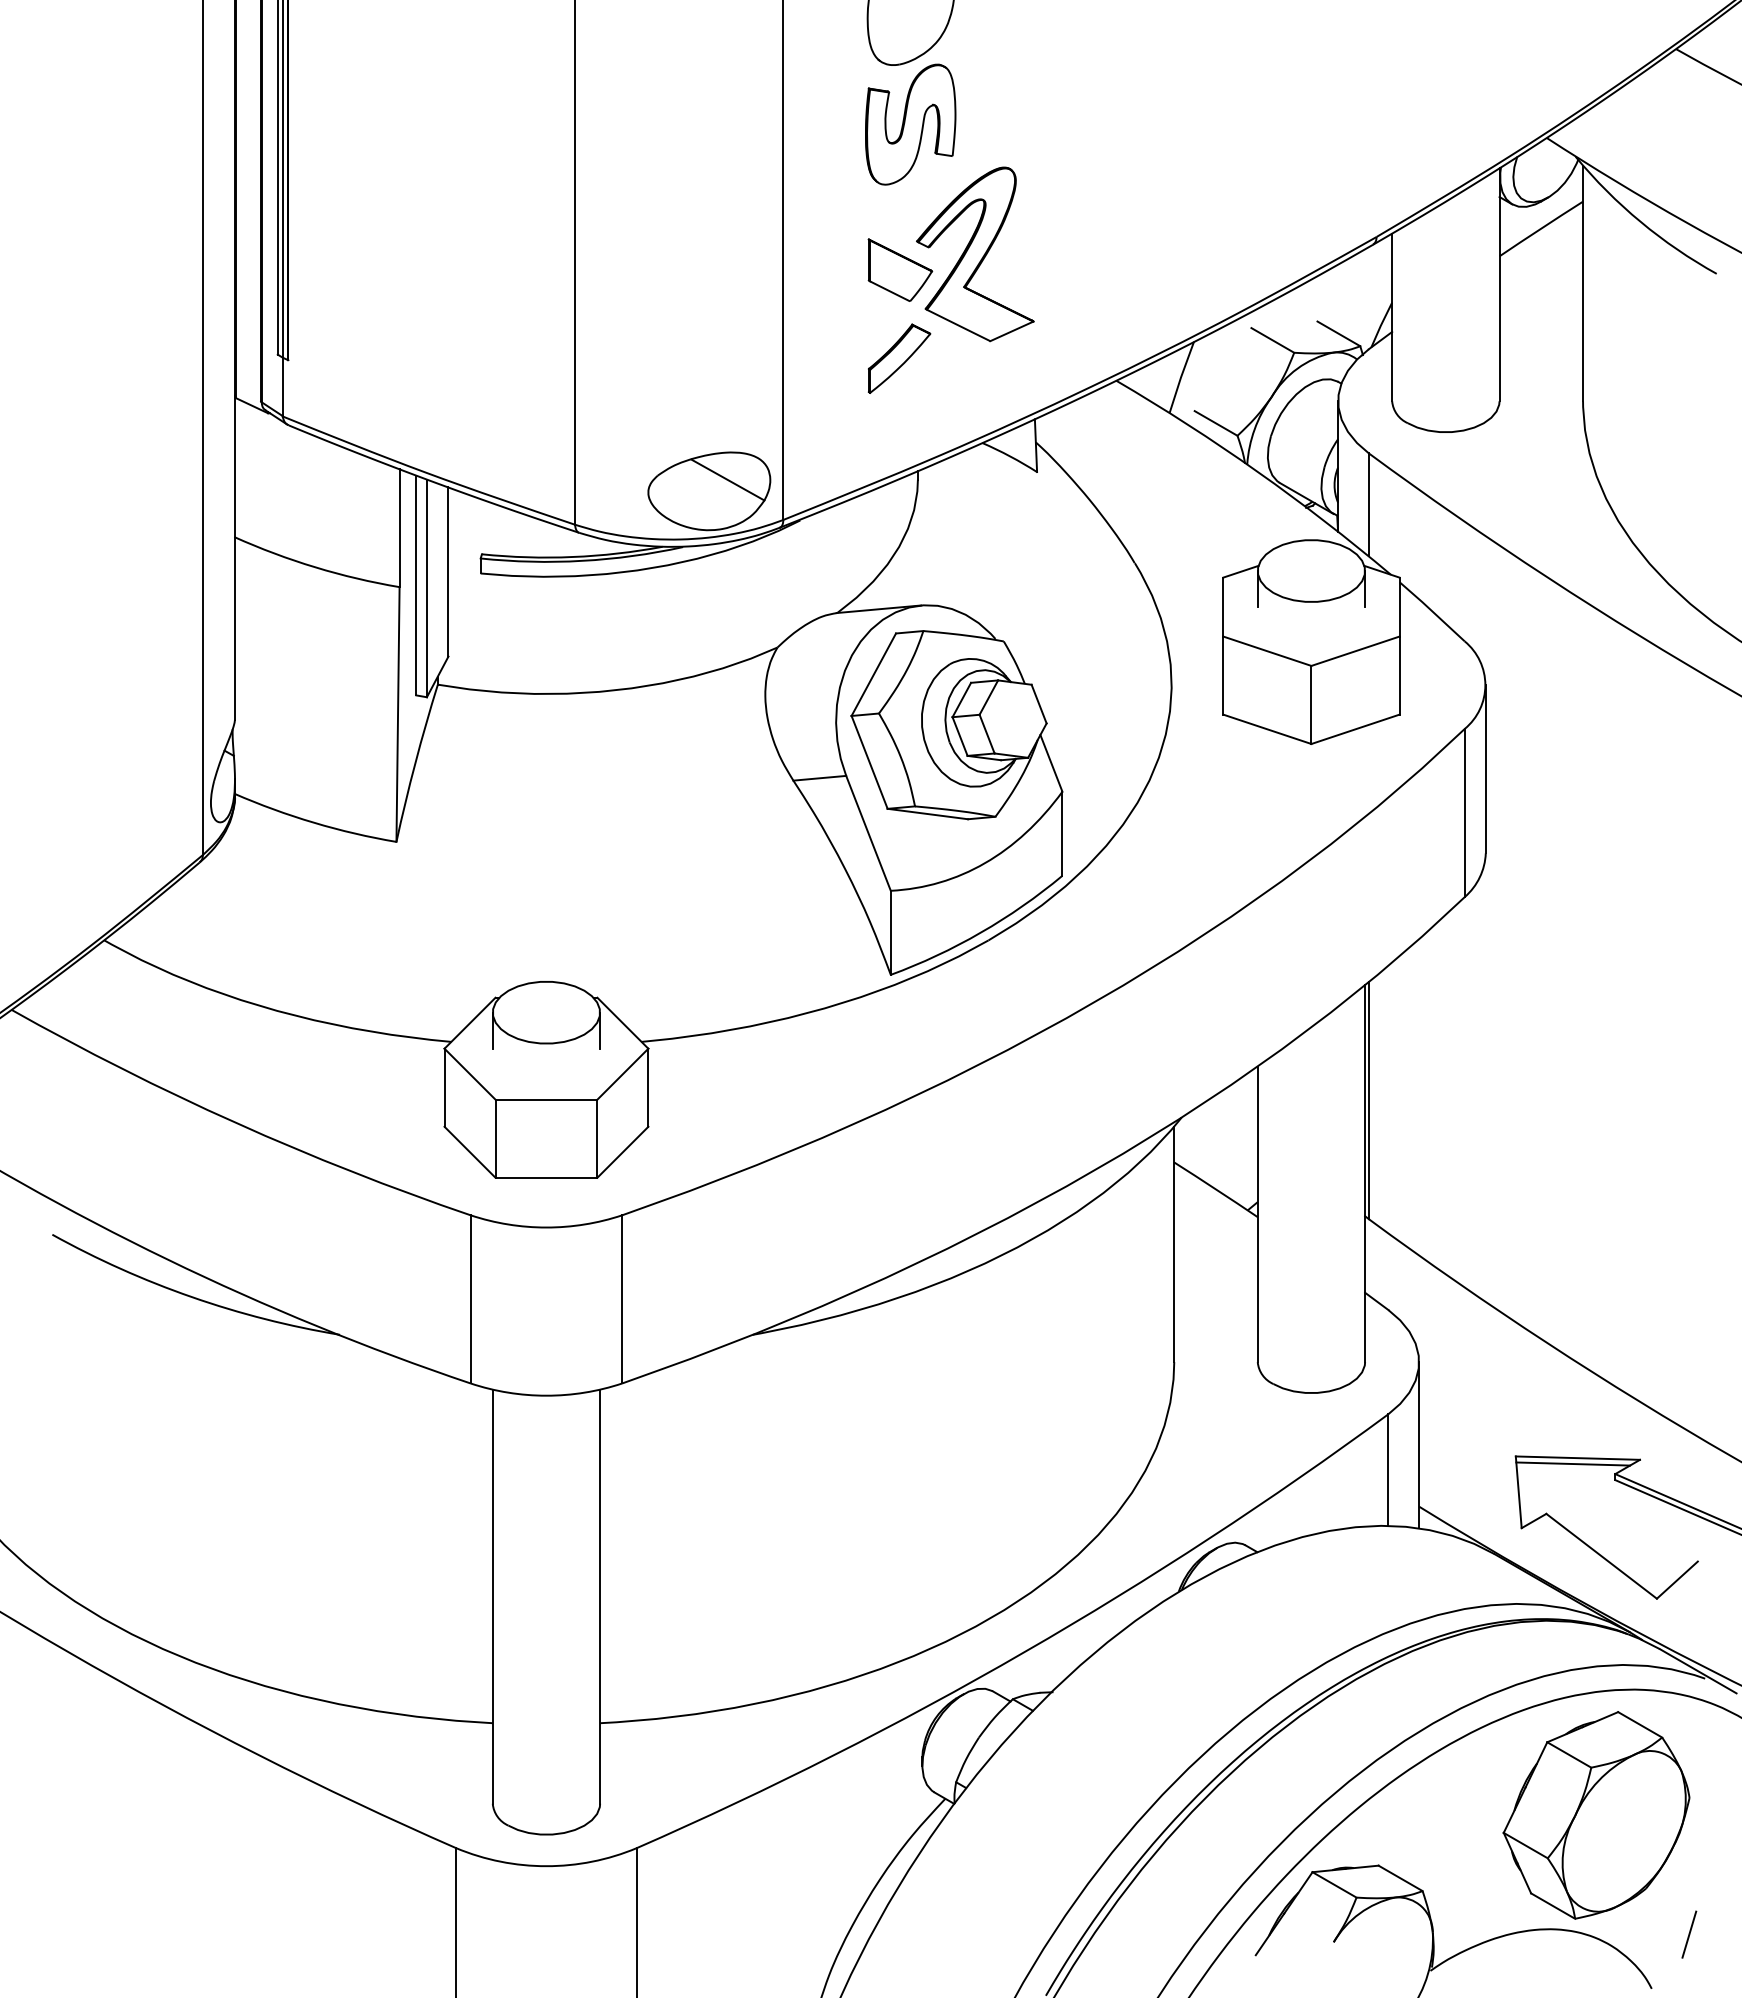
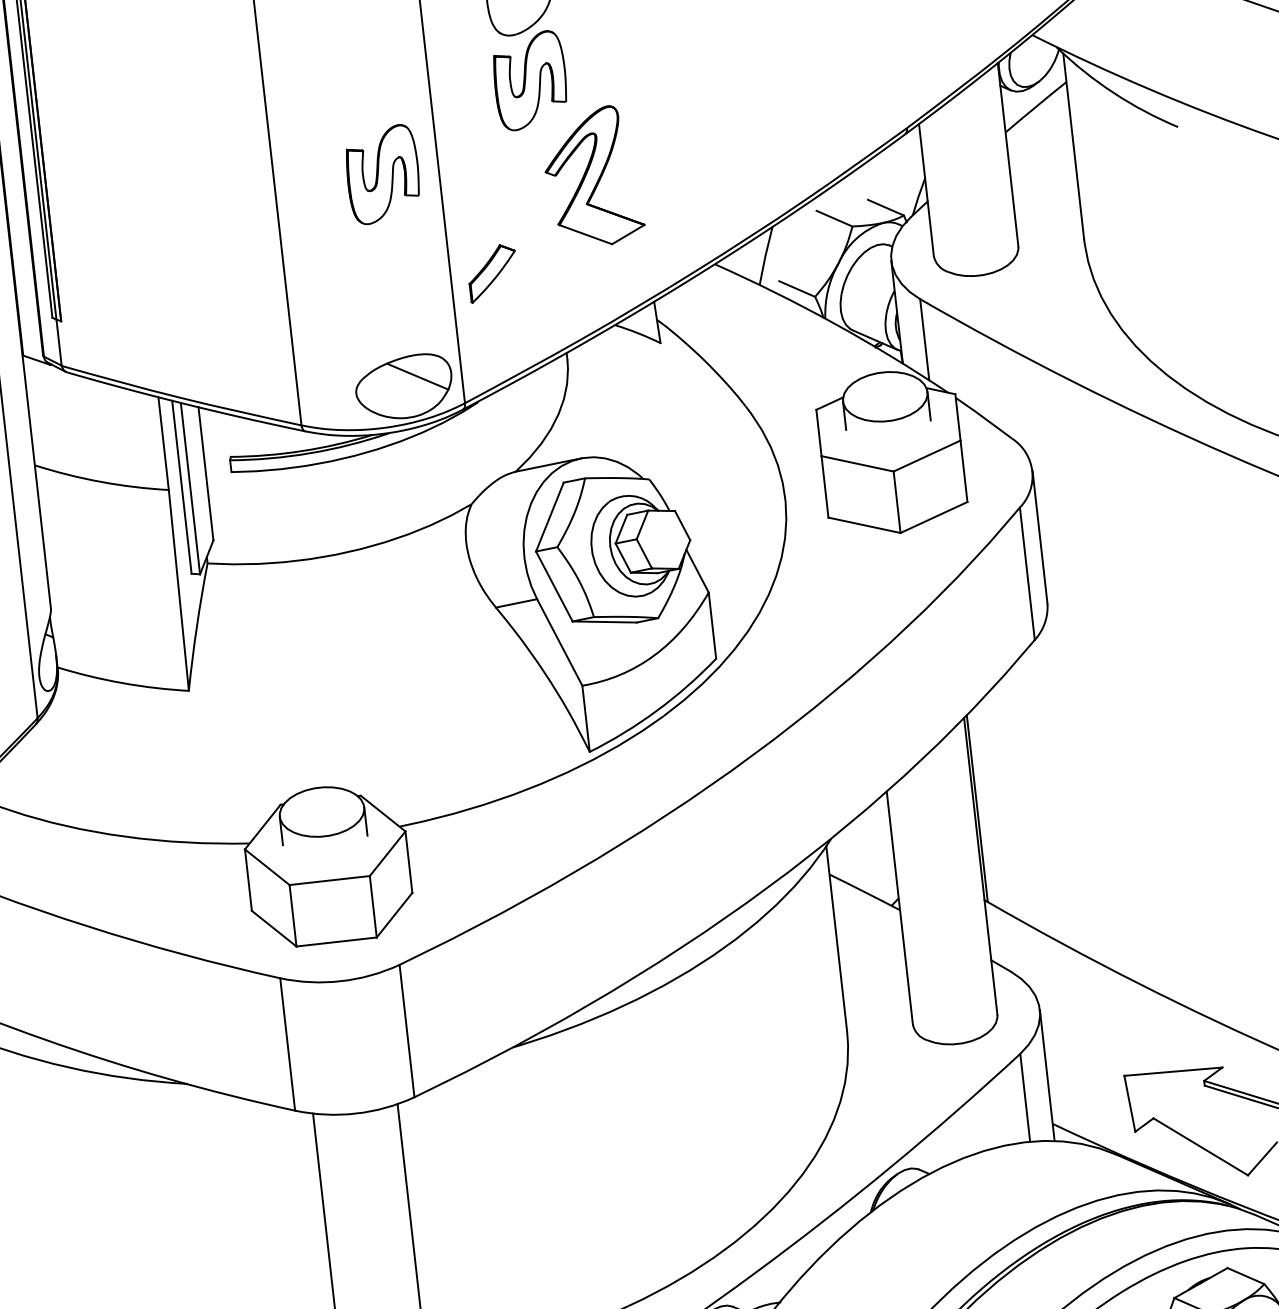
part: (712, 221) -> (382, 174), added
part: (900, 269) -> (535, 195), removed
part: (899, 358) -> (492, 273), moved
line: (1573, 1463) -> (1170, 1076), removed

